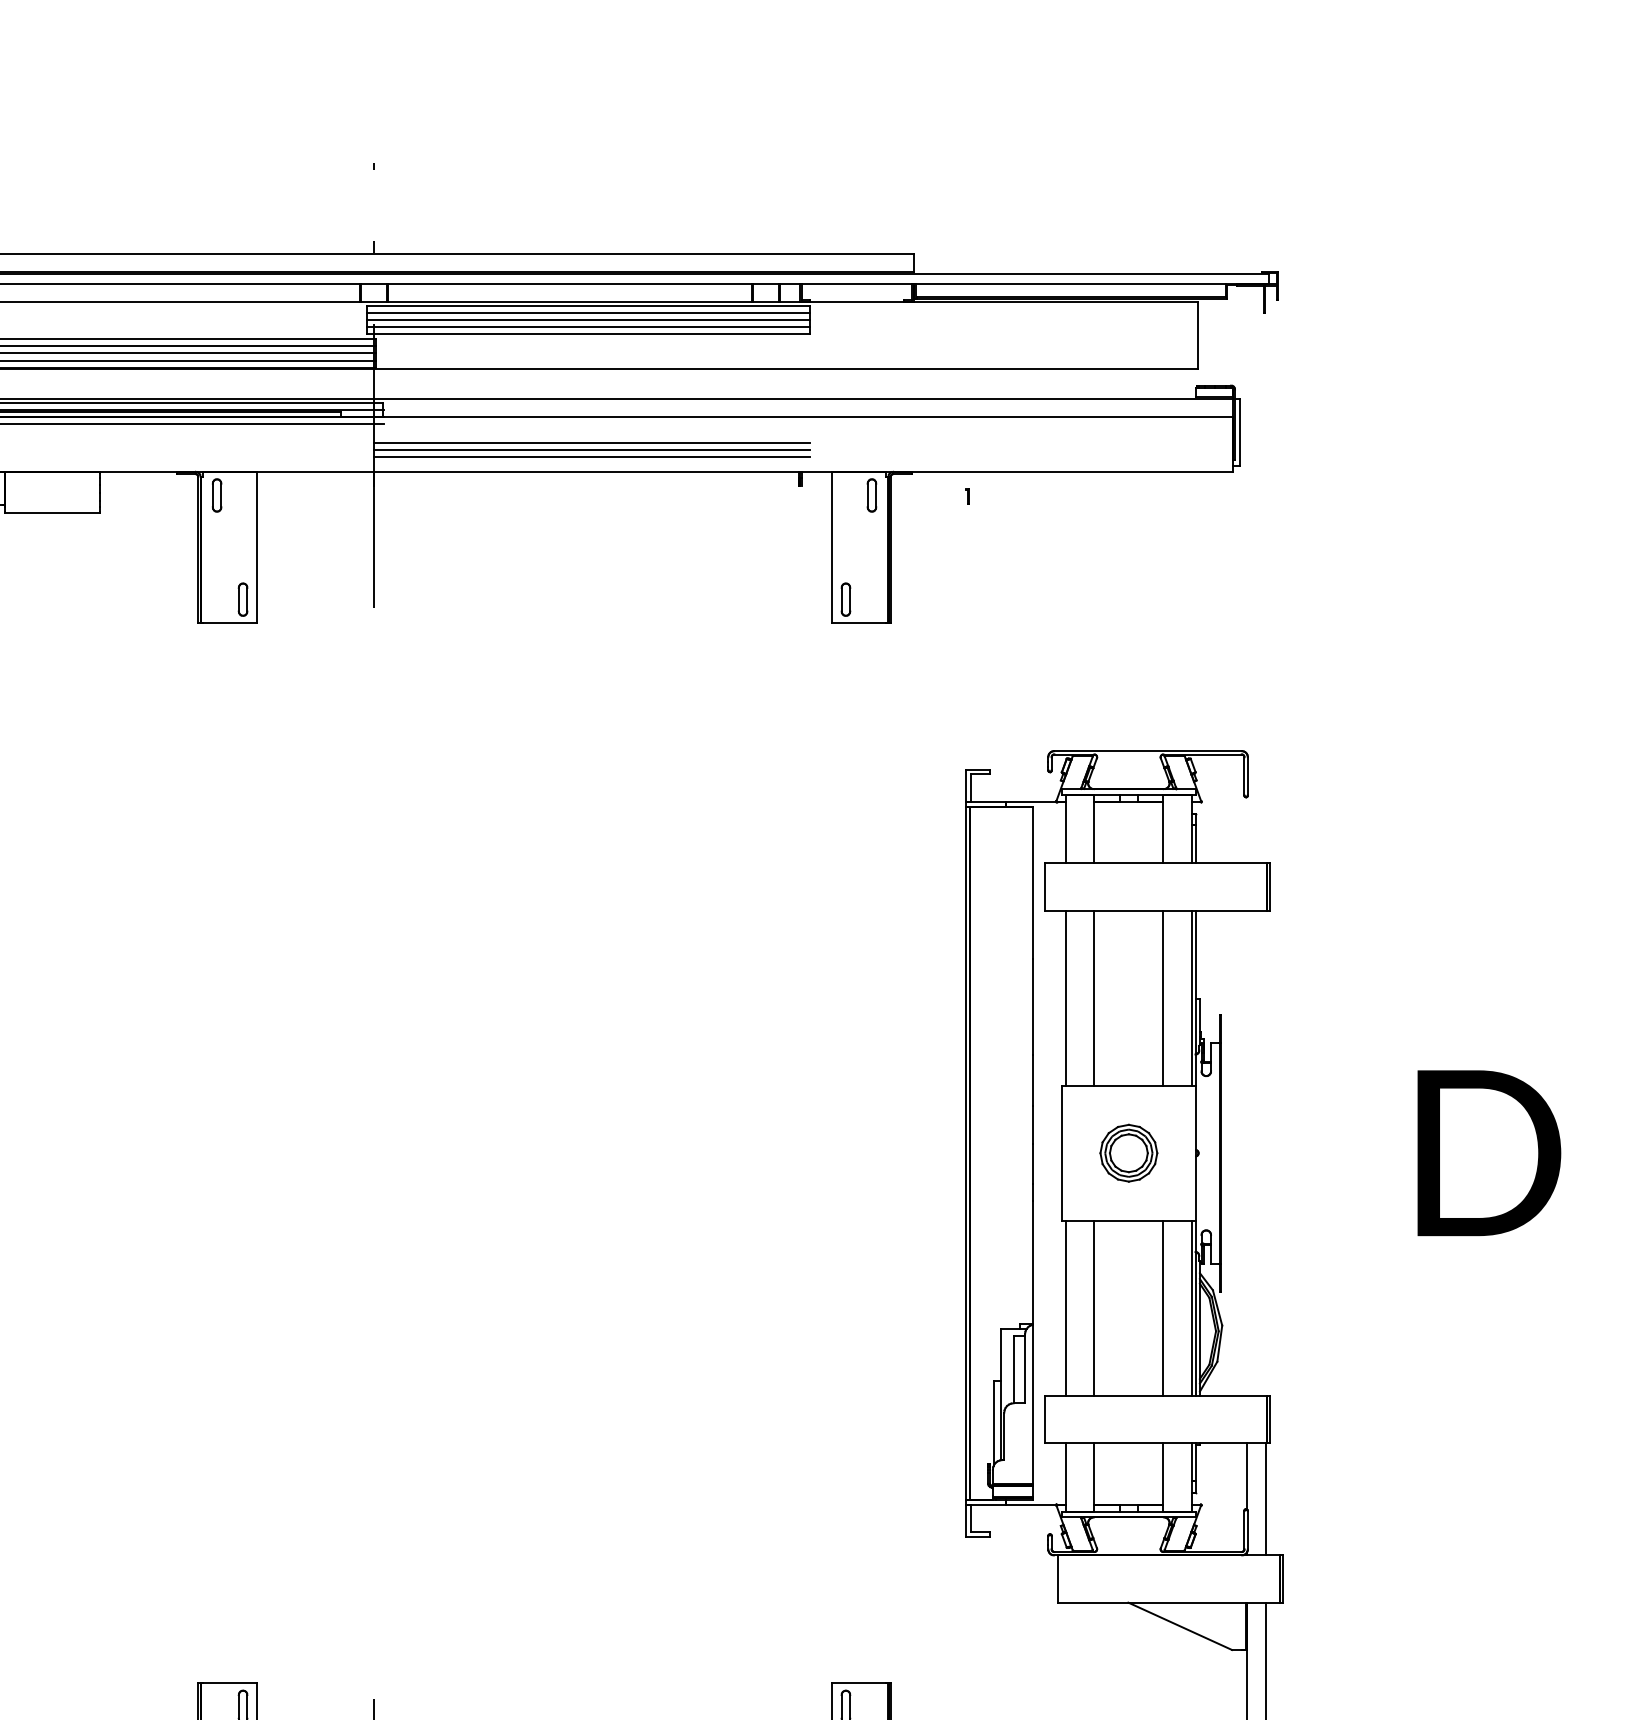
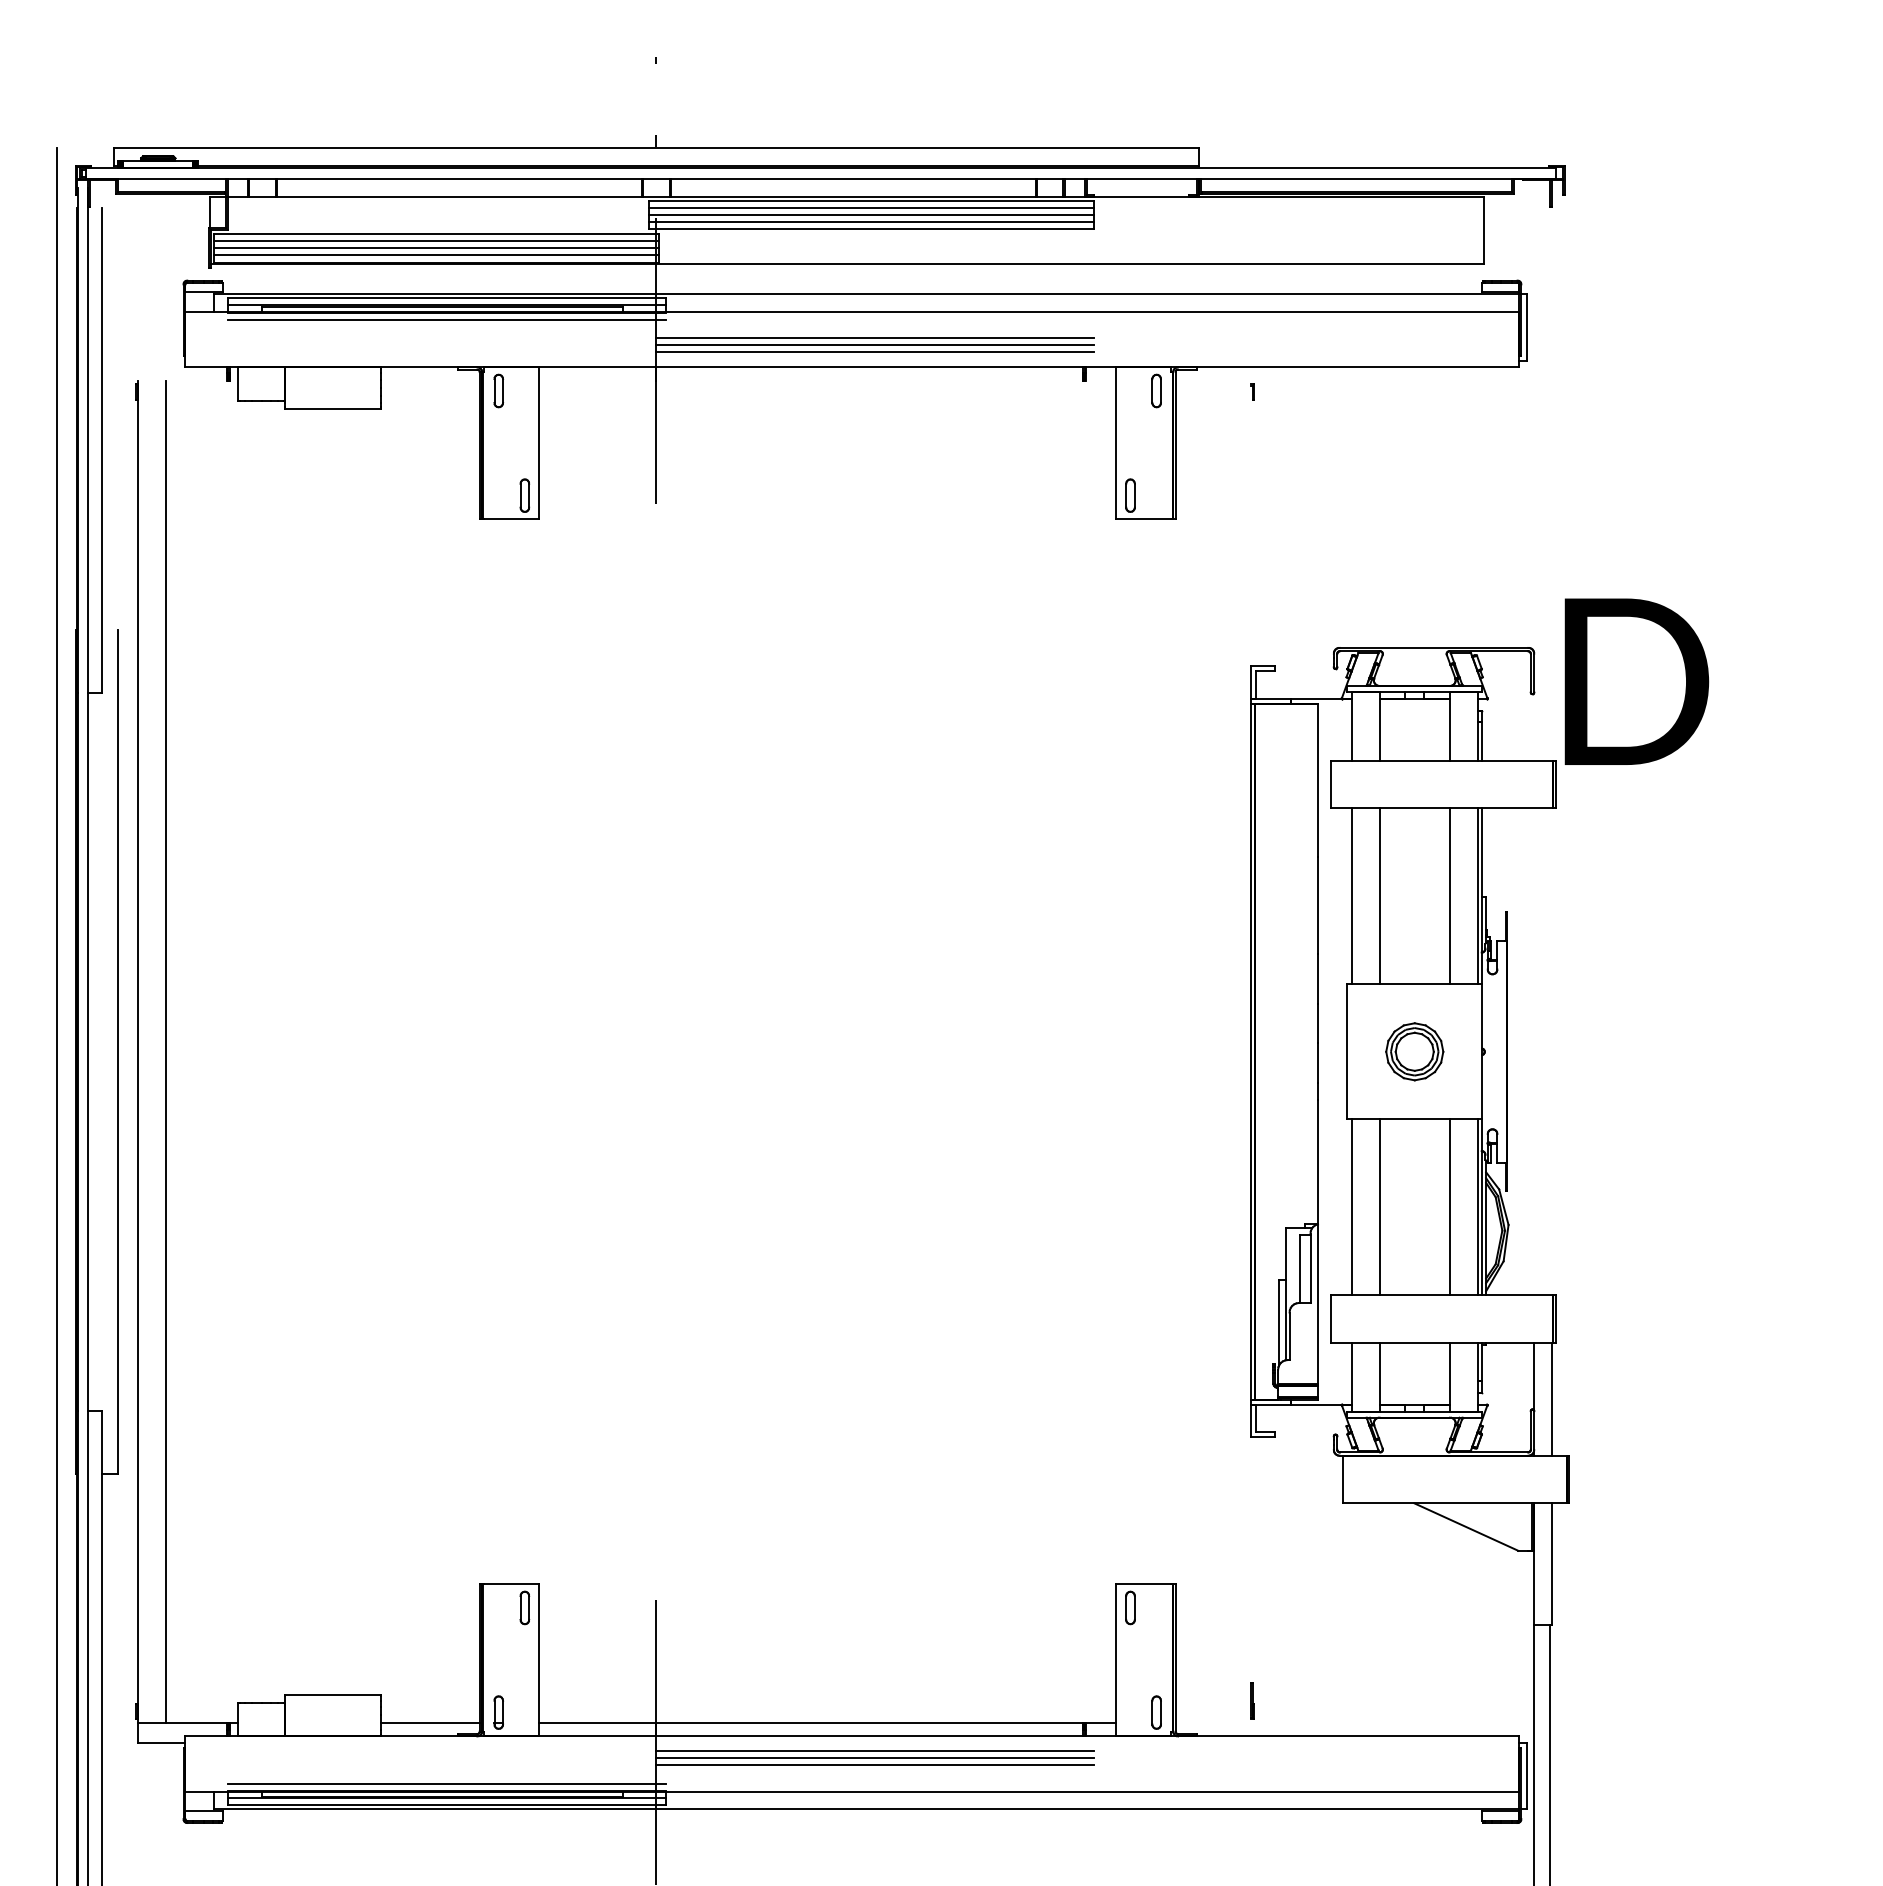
text: (1488, 1152) -> (1636, 681), moved

